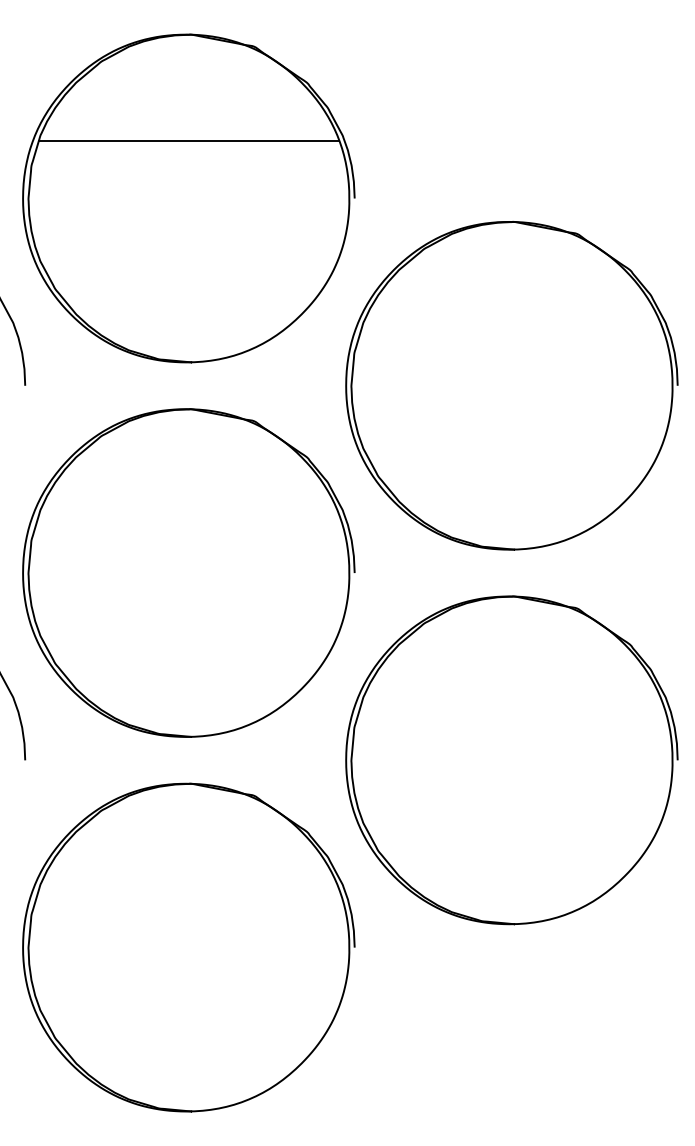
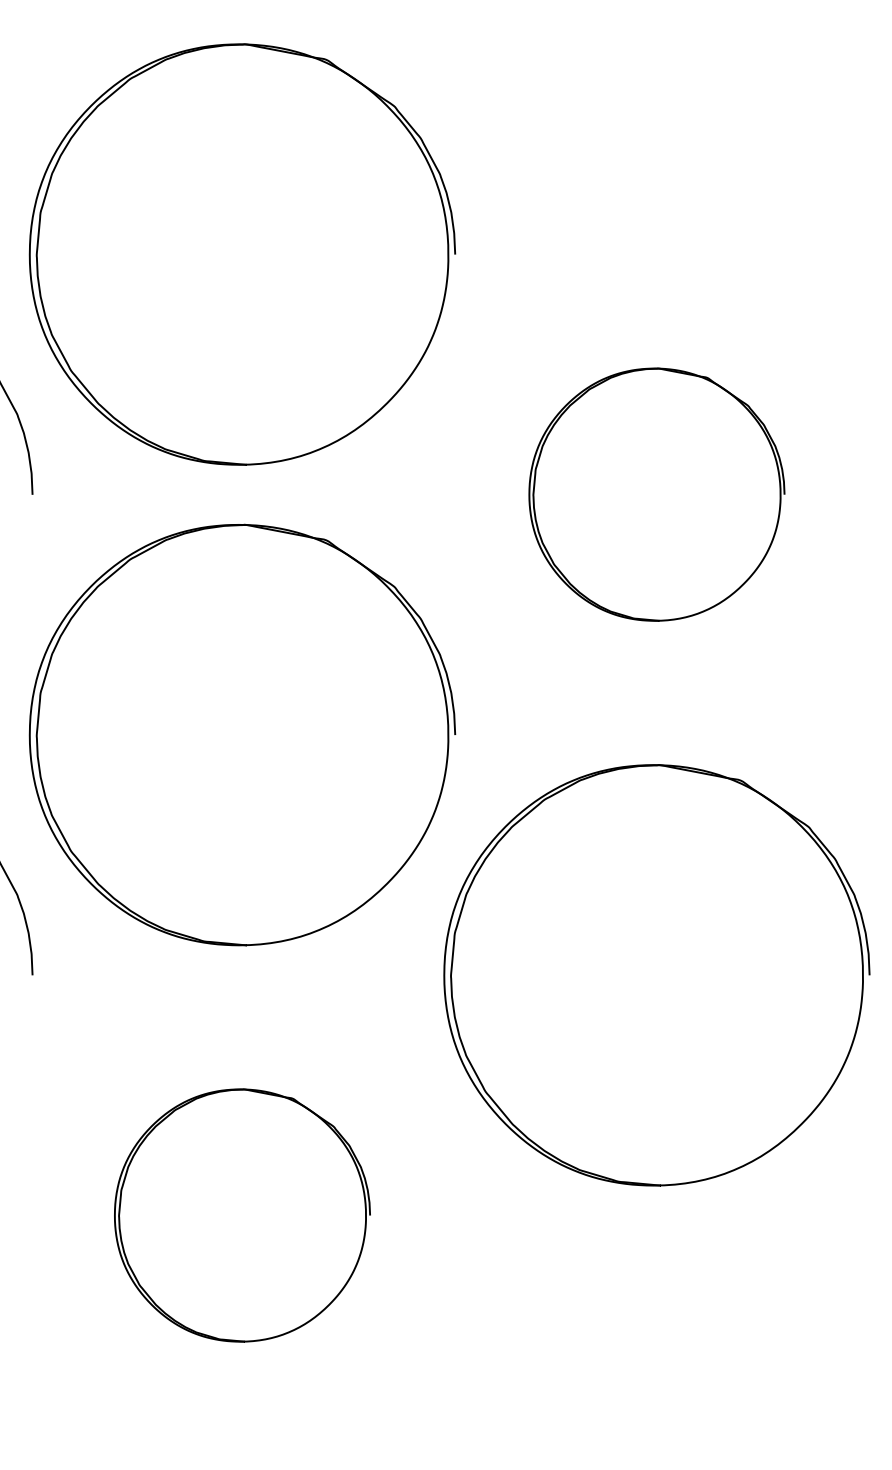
line: (188, 140) -> (242, 180), removed
part: (511, 385) -> (656, 494), size x0.6
part: (188, 947) -> (242, 1215), size x0.6

